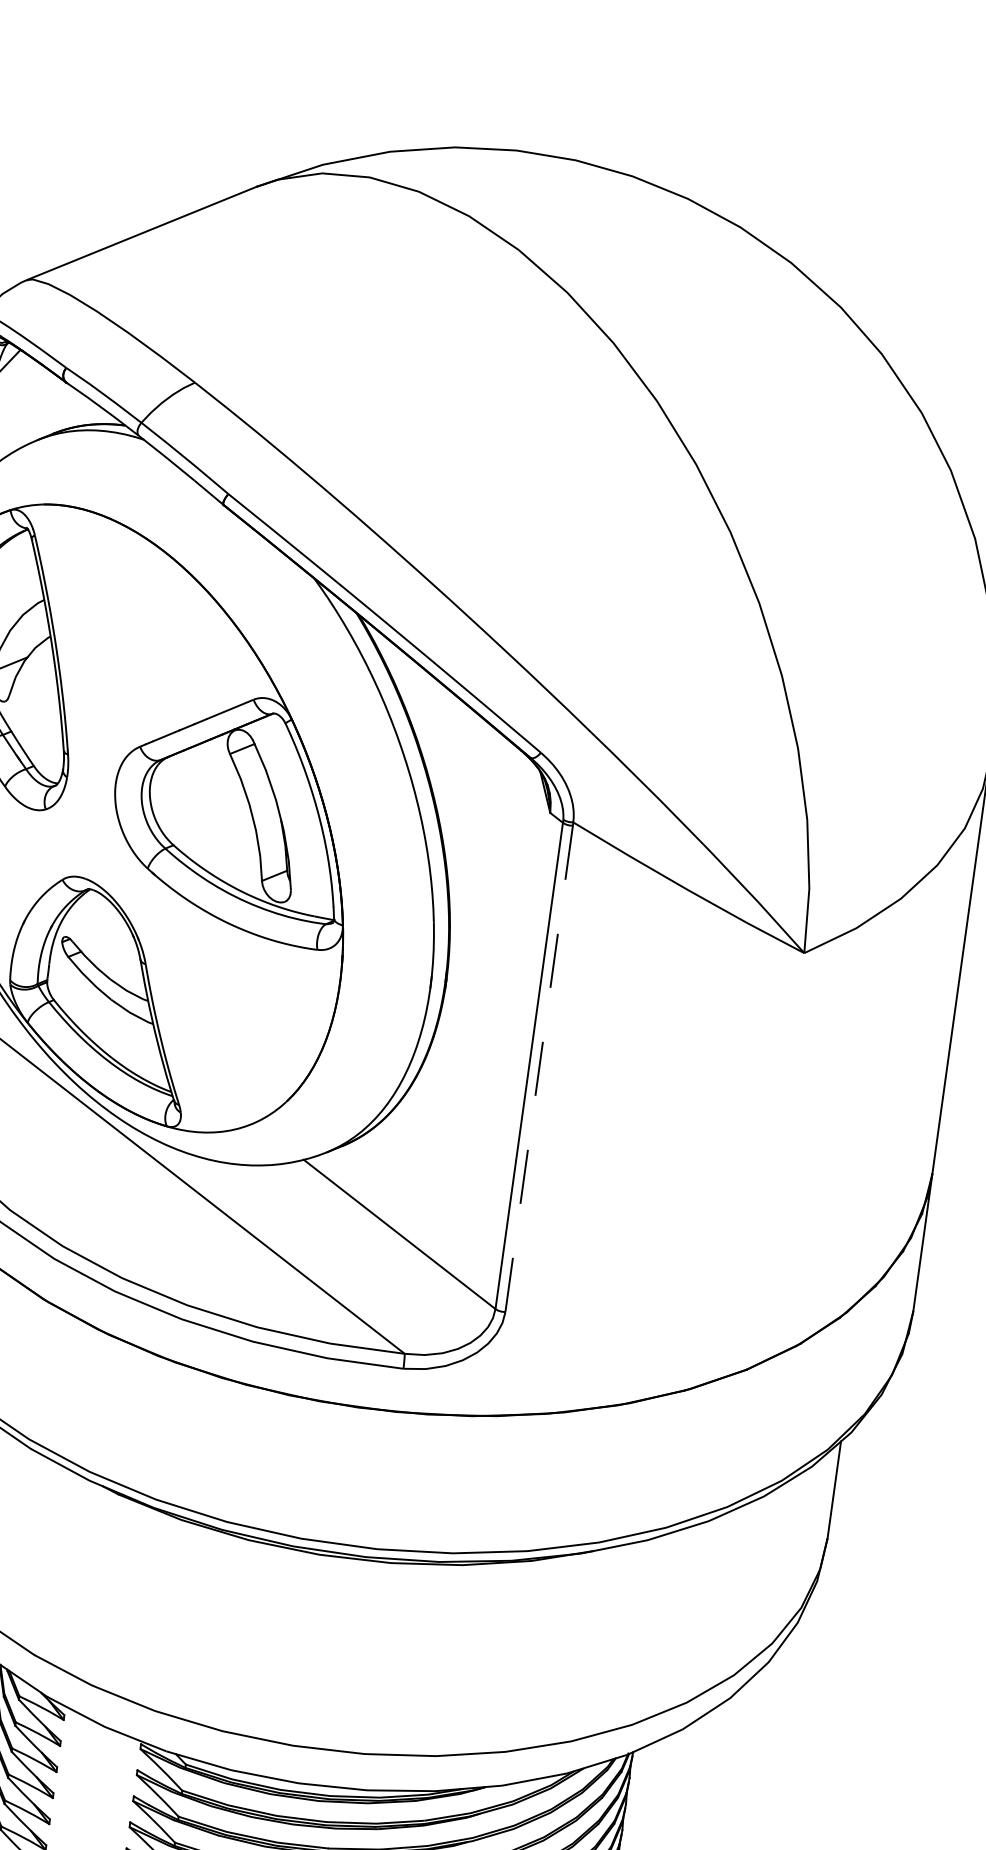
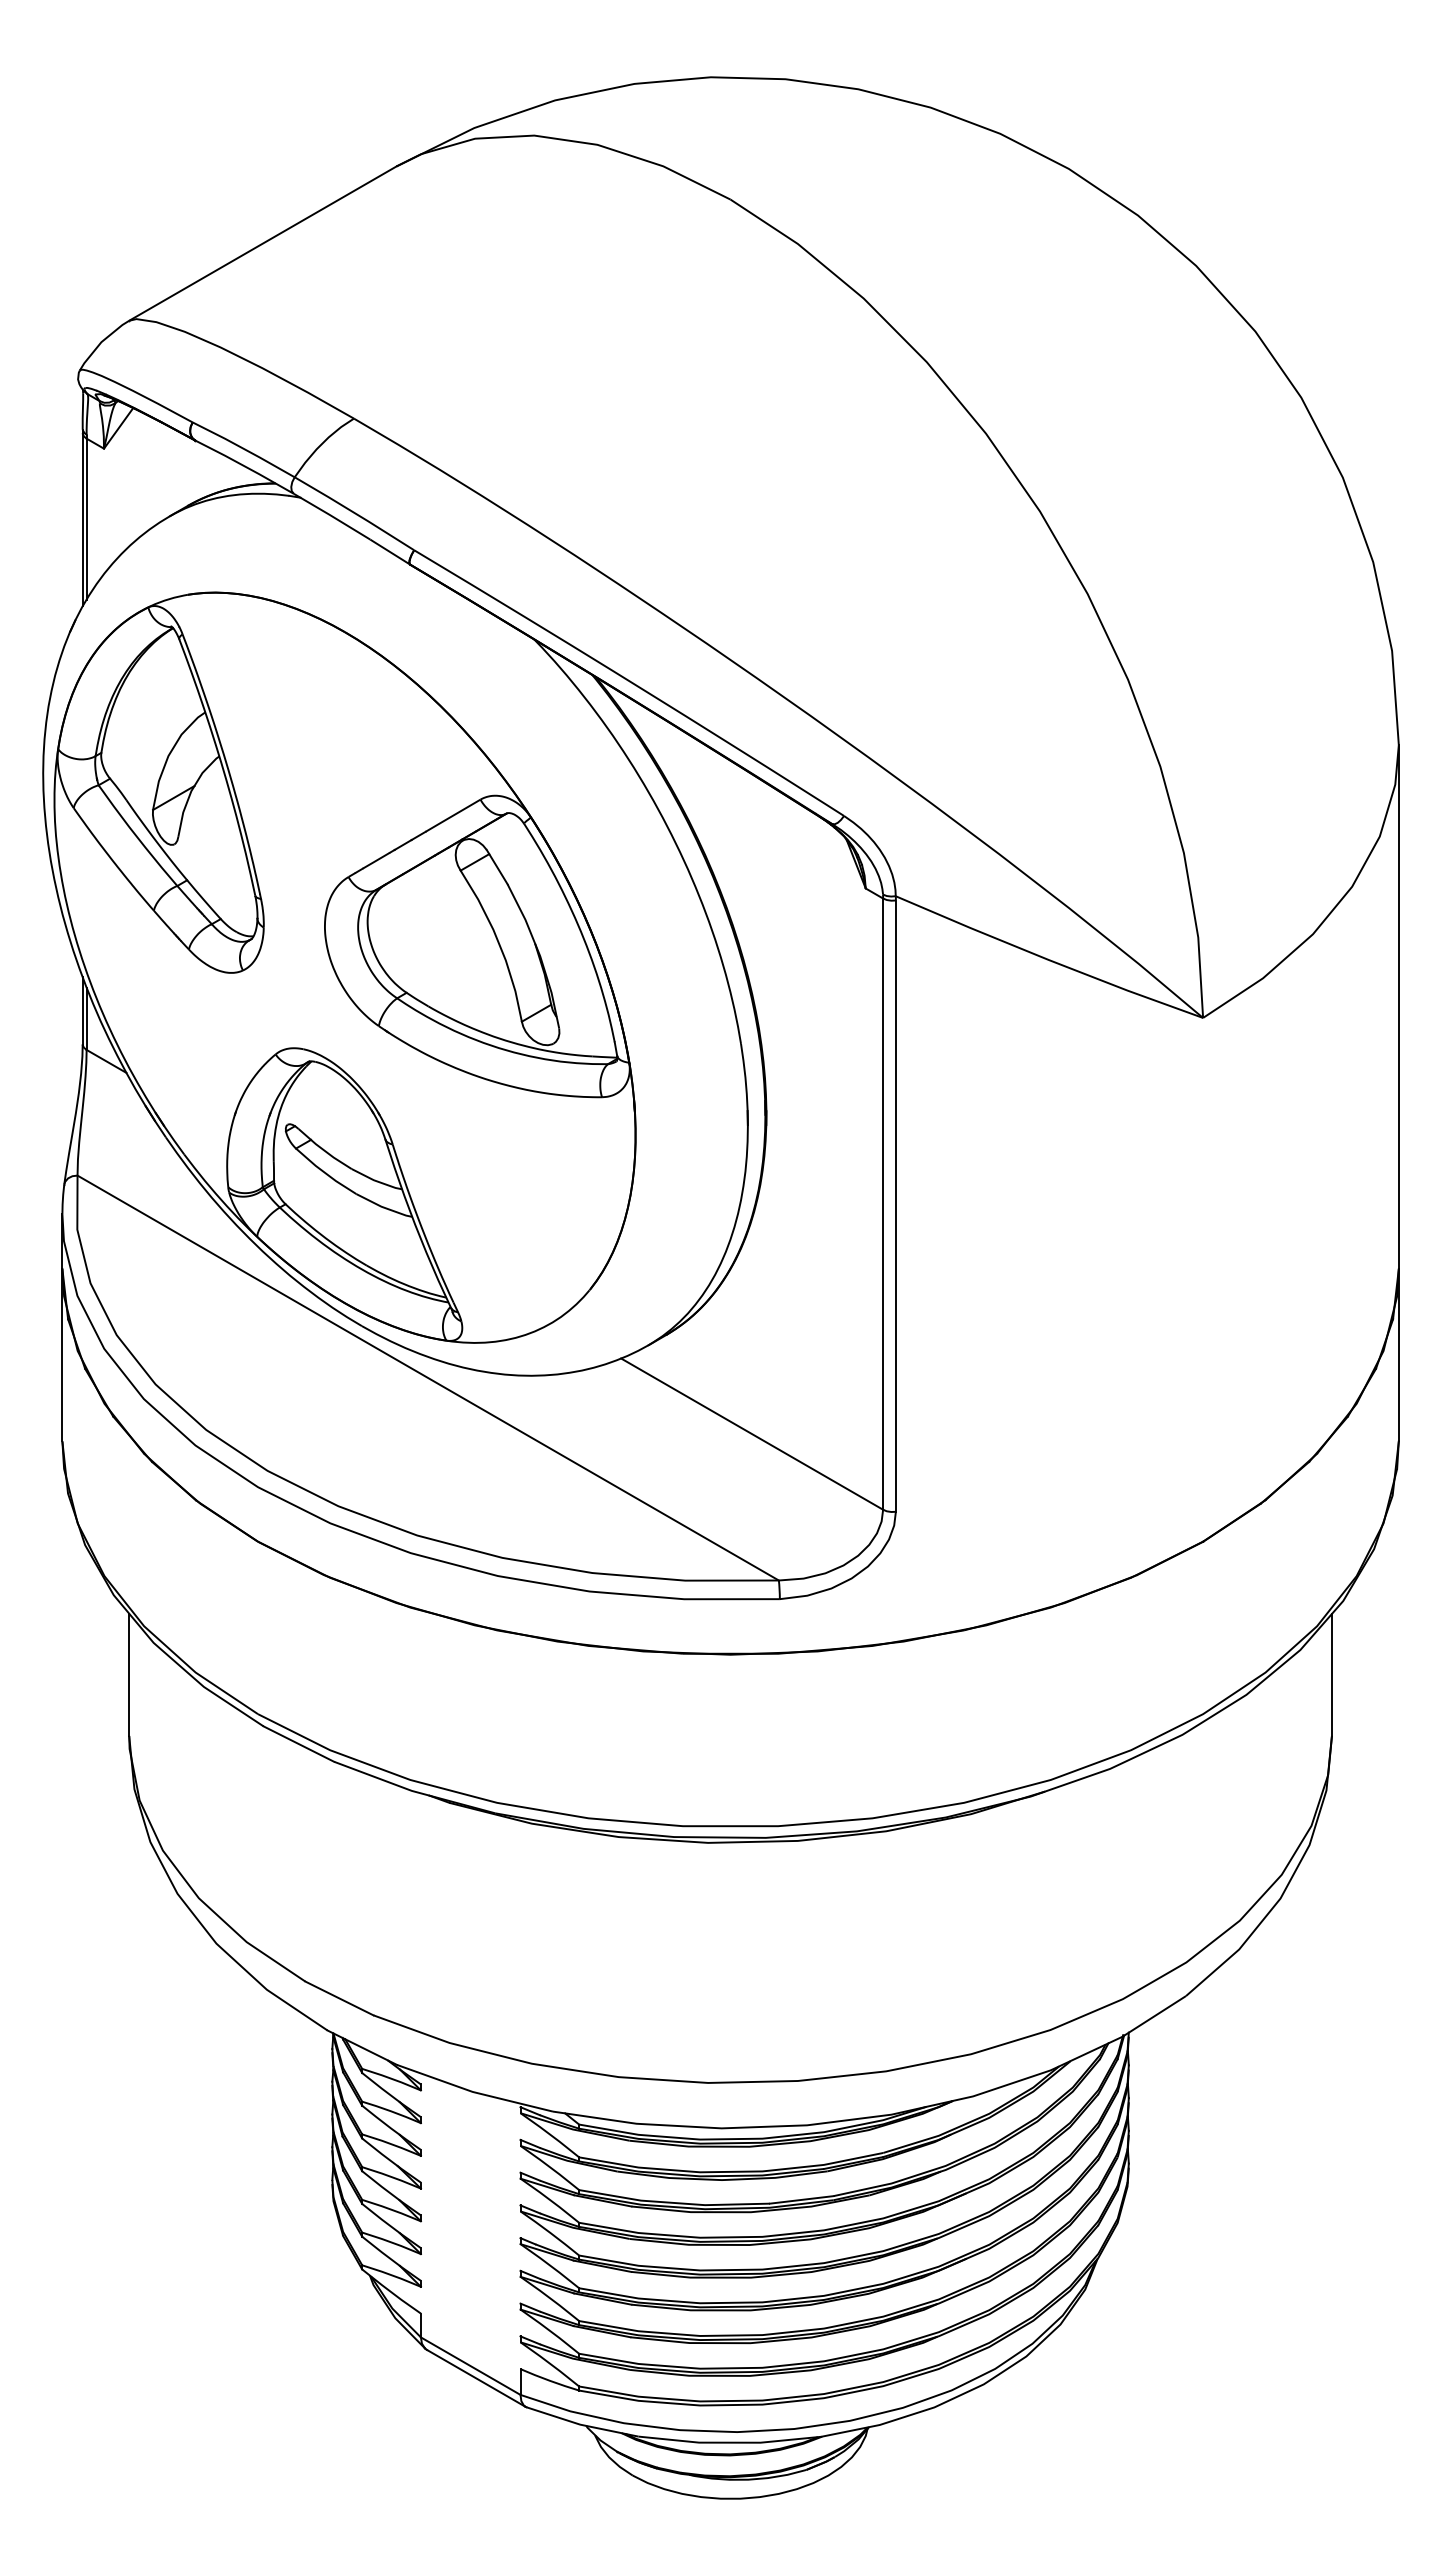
line: (538, 1069) -> (895, 1206), dashed -> solid

